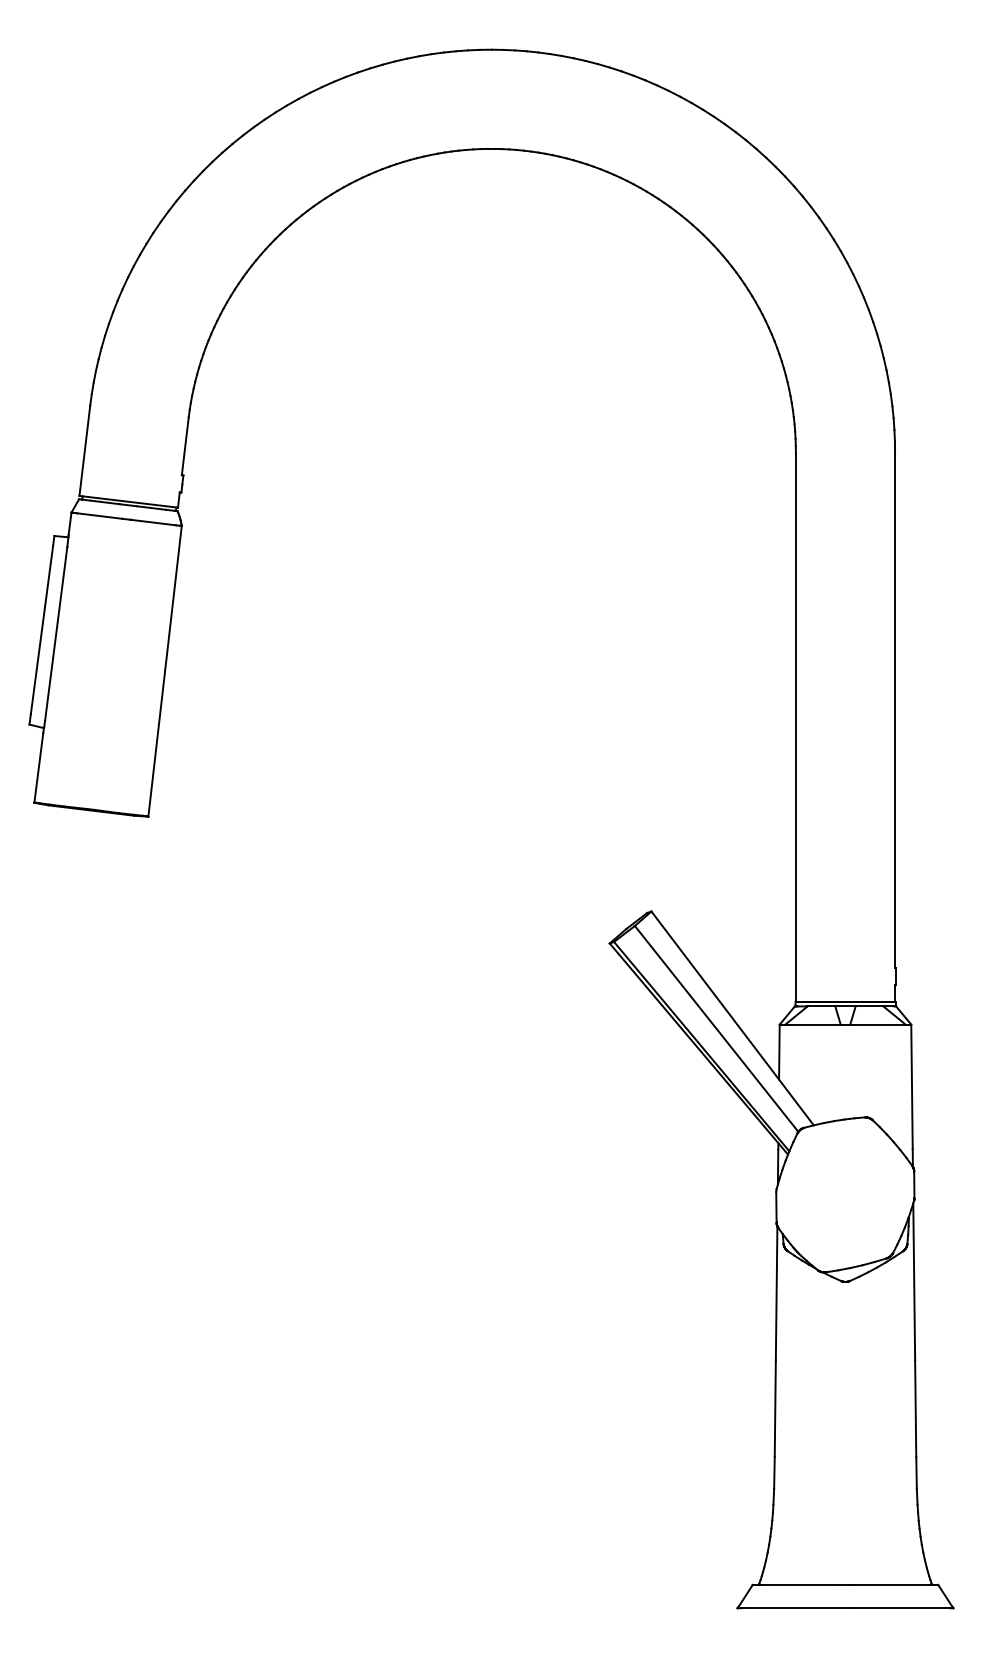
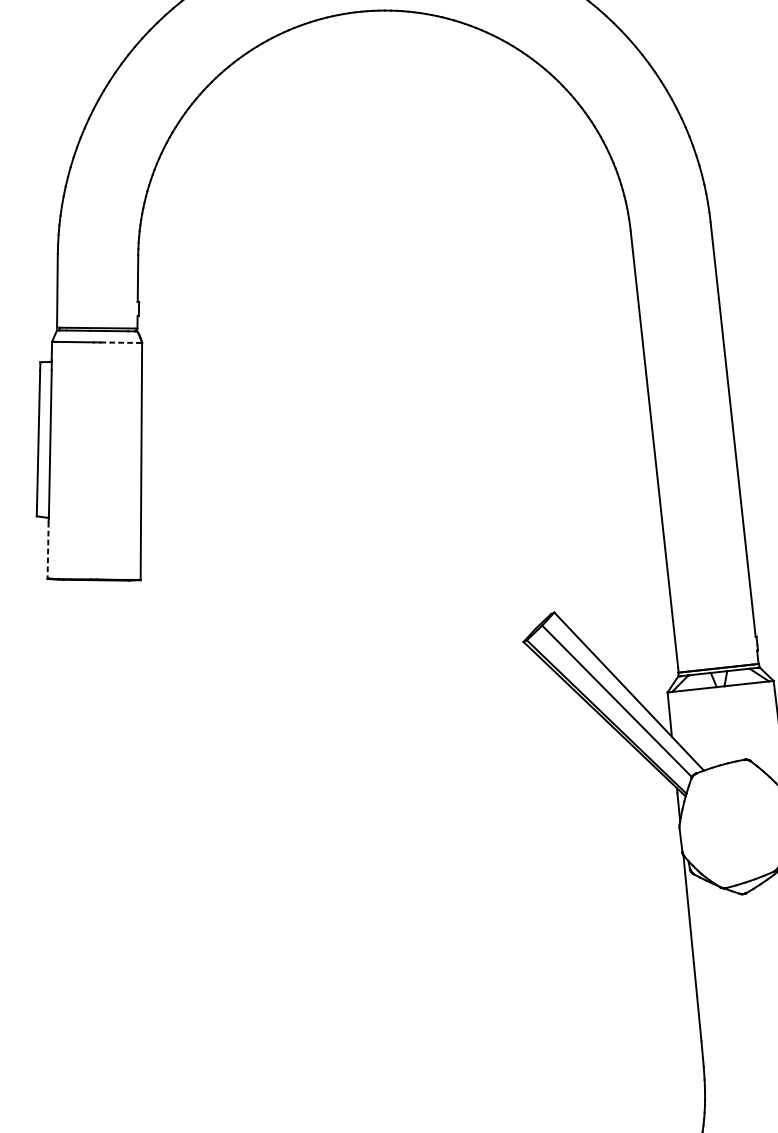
line: (153, 522) -> (119, 342), solid -> dashed
line: (38, 768) -> (47, 550), solid -> dashed

